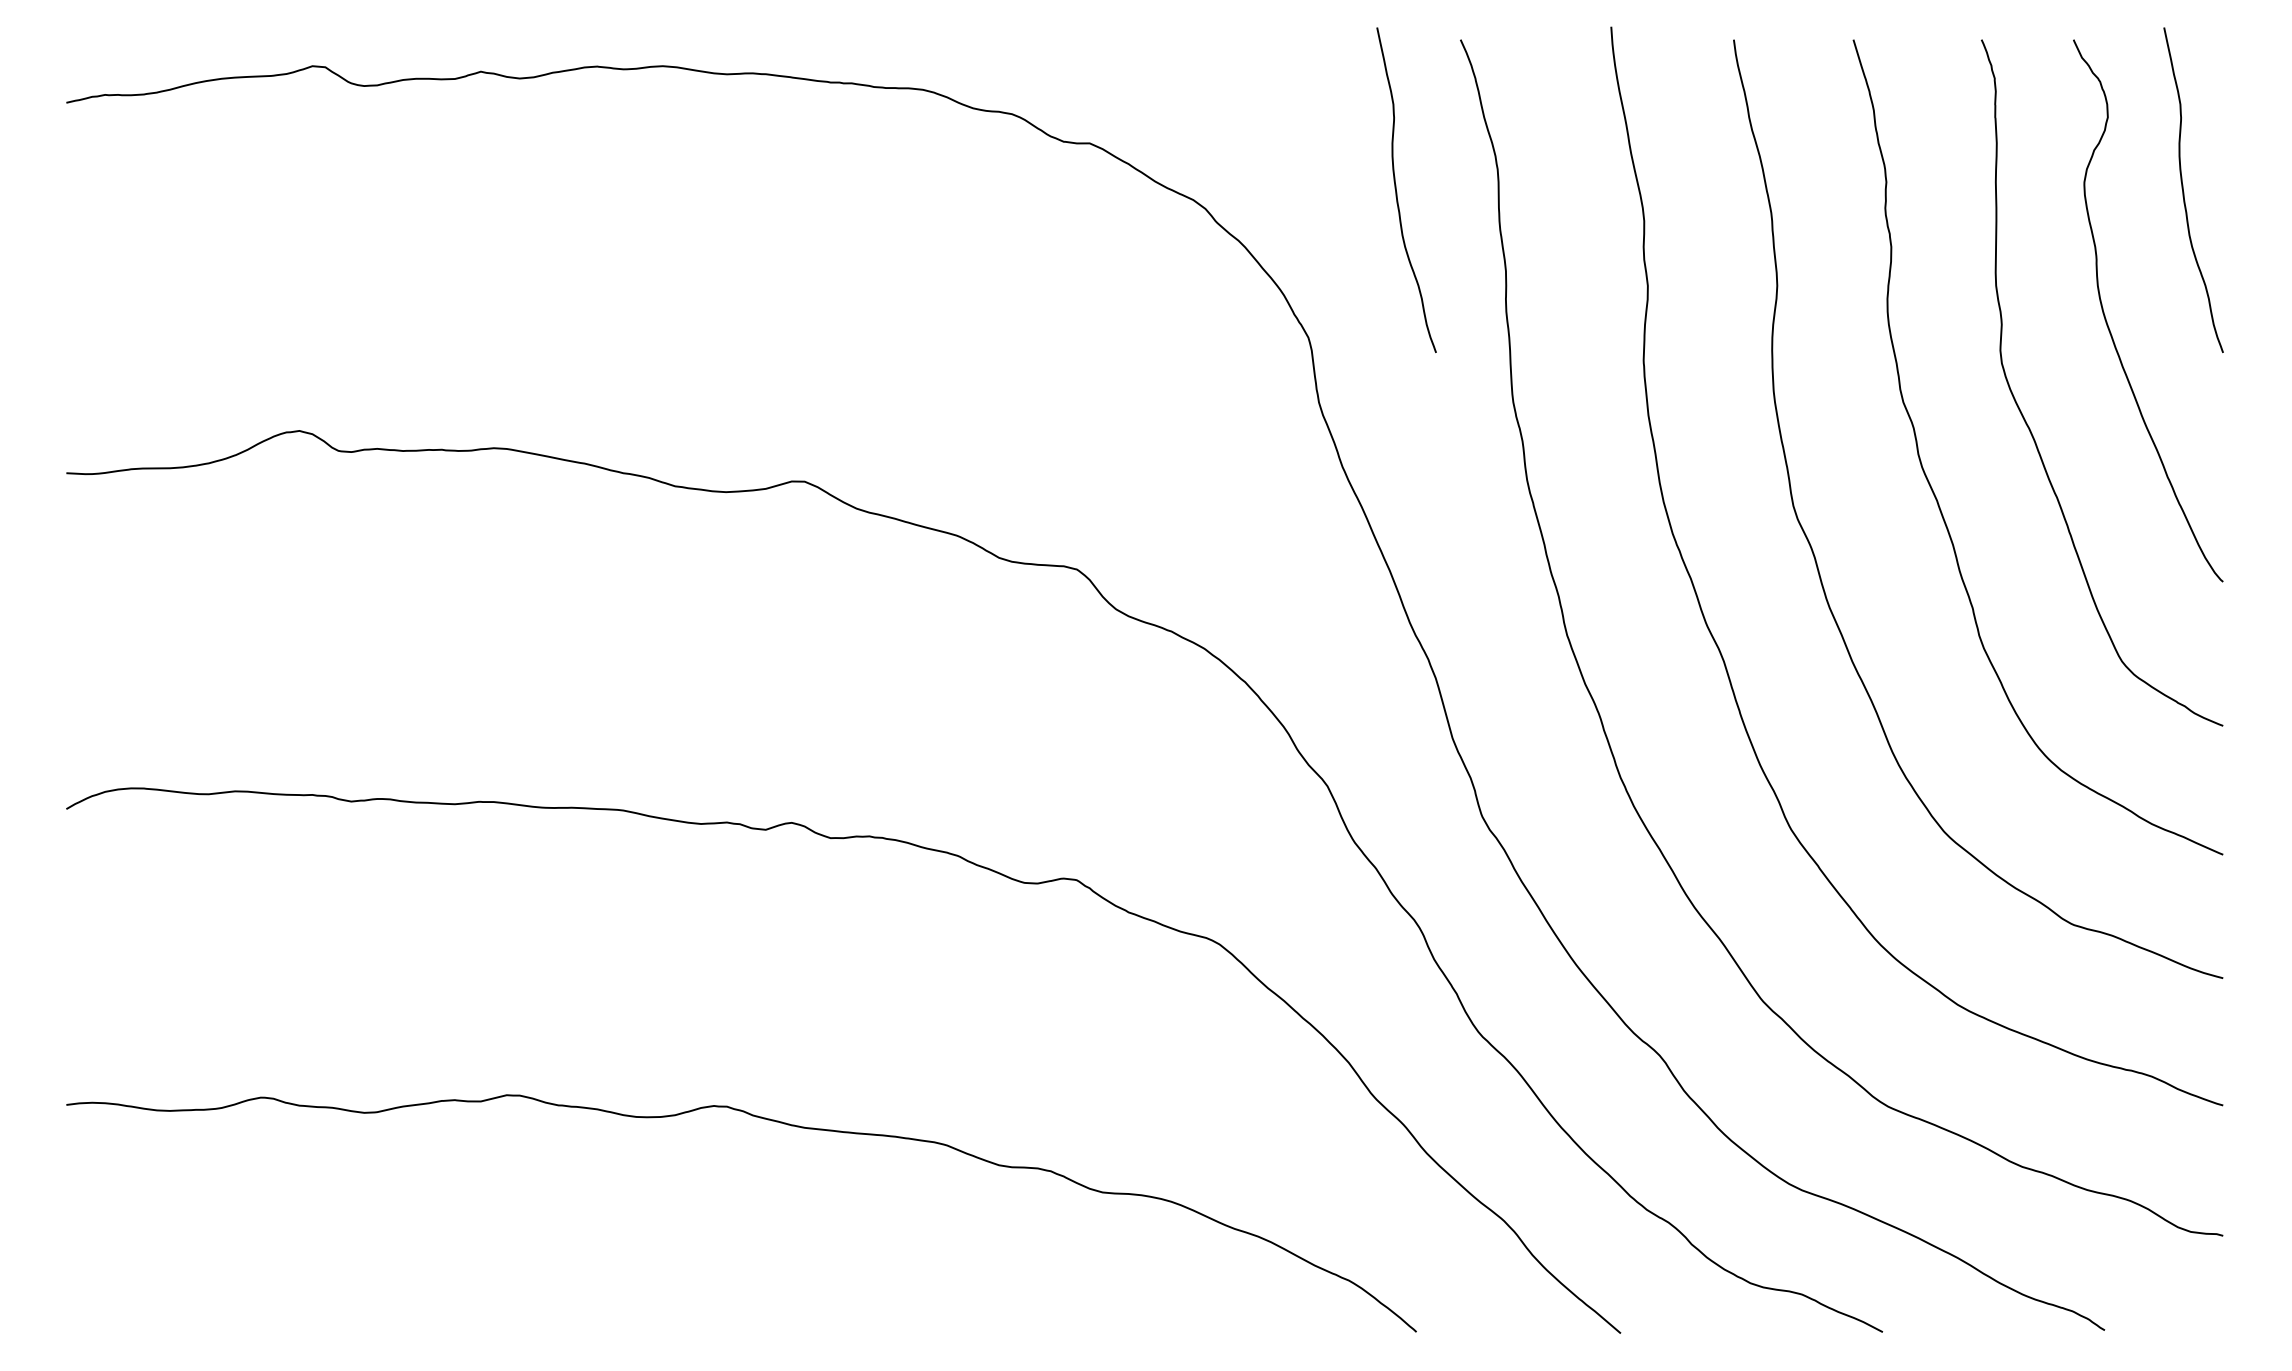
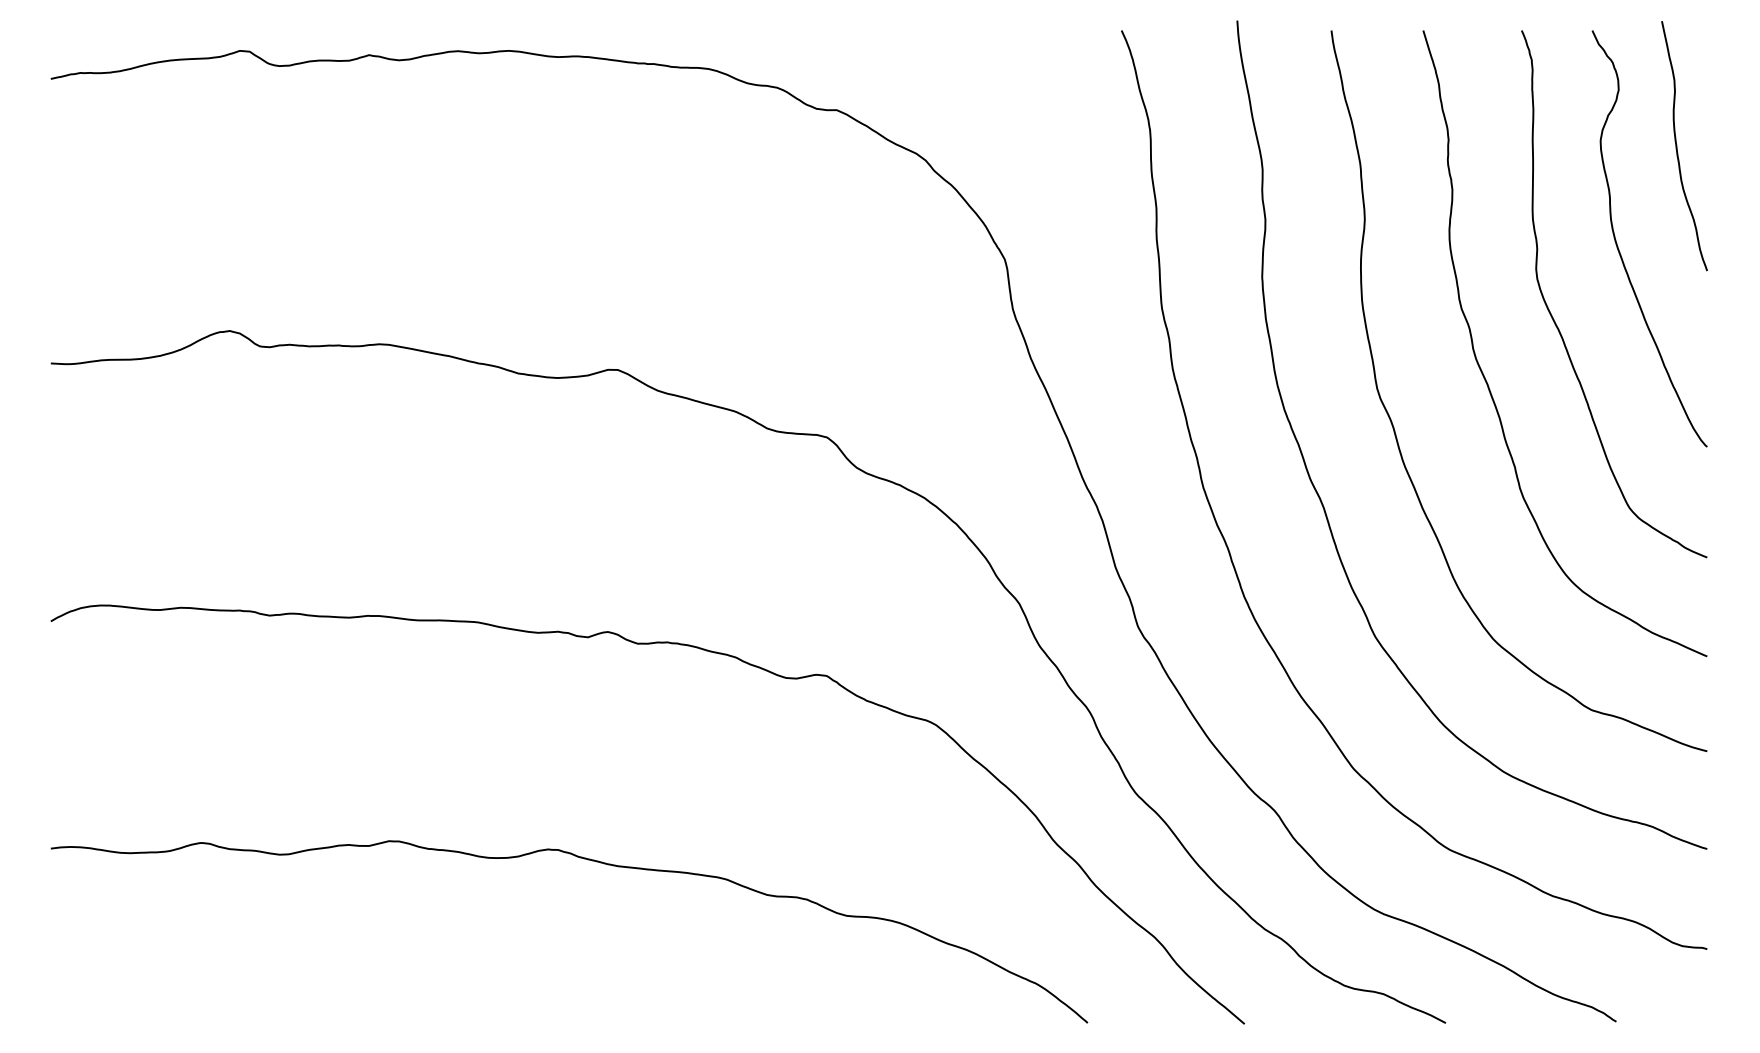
curve: (1397, 192) -> (1073, 147), removed

